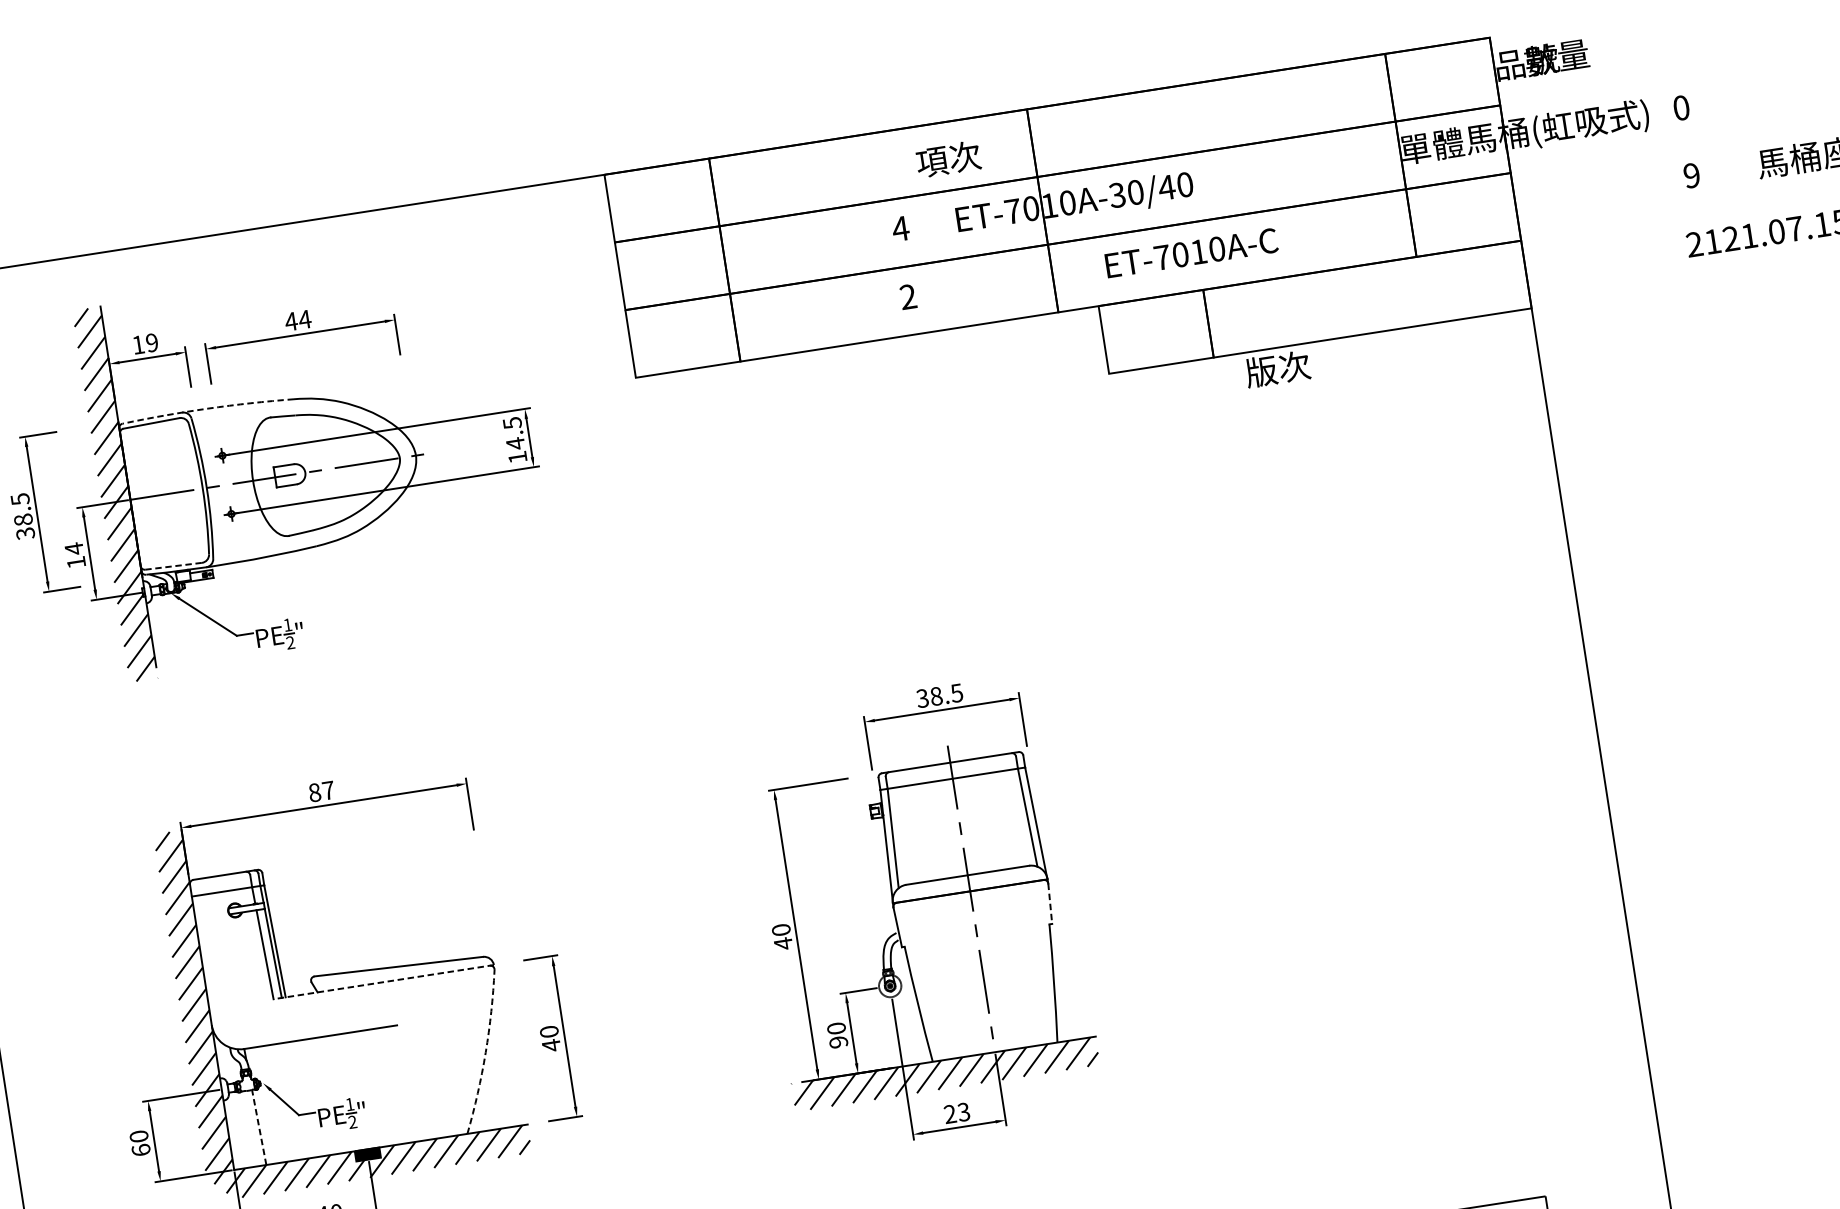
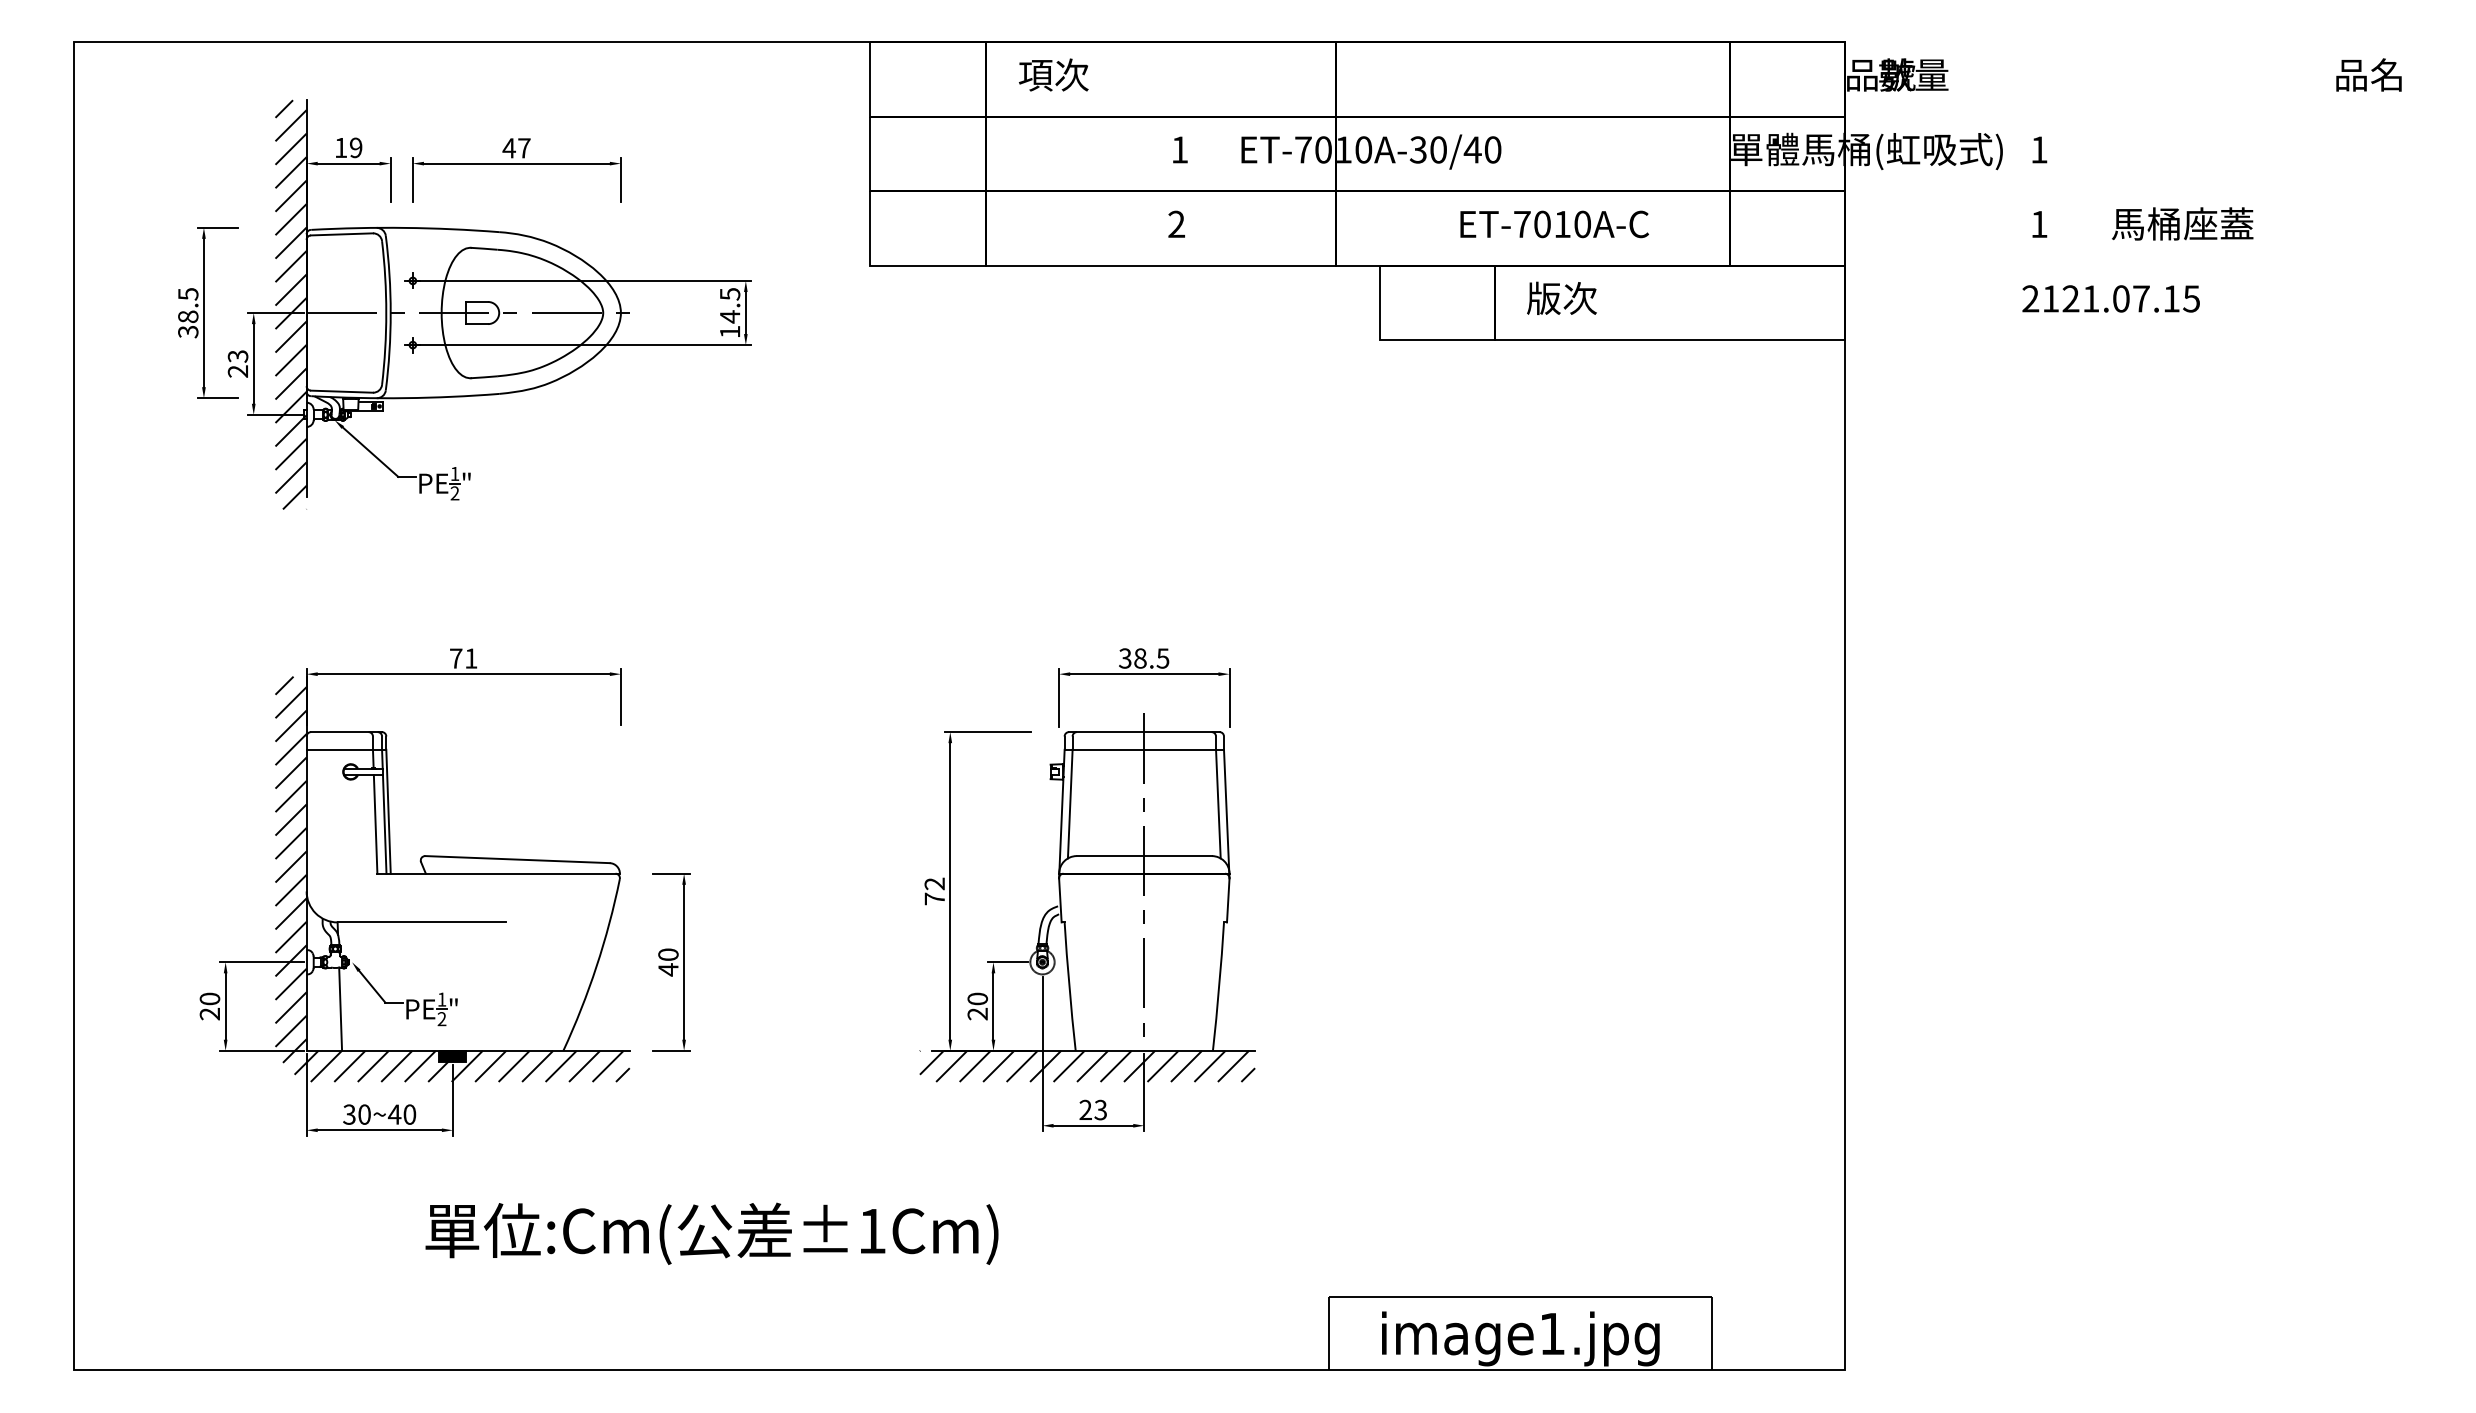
text: (1681, 107) -> (2039, 149), 0 -> 1
text: (948, 158) -> (1053, 74), moved
text: (1692, 175) -> (2039, 224), 9 -> 1
text: (900, 228) -> (1179, 149), 4 -> 1
text: (1191, 253) -> (1554, 224), moved
text: (305, 319) -> (524, 148), 44 -> 47
text: (1277, 368) -> (1561, 297), moved
arc: (208, 408) -> (405, 227), dashed -> solid
text: (74, 555) -> (237, 363), 14 -> 23
line: (174, 566) -> (342, 391), dashed -> solid
text: (321, 791) -> (463, 658), 87 -> 71
line: (1050, 903) -> (1228, 900), dashed -> solid
text: (782, 936) -> (934, 891), 40 -> 72
line: (383, 981) -> (498, 873), dashed -> solid
text: (839, 1041) -> (978, 1013), 90 -> 20
arc: (485, 1052) -> (596, 966), dashed -> solid
line: (259, 1127) -> (340, 1009), dashed -> solid
text: (140, 1149) -> (209, 1013), 60 -> 20

